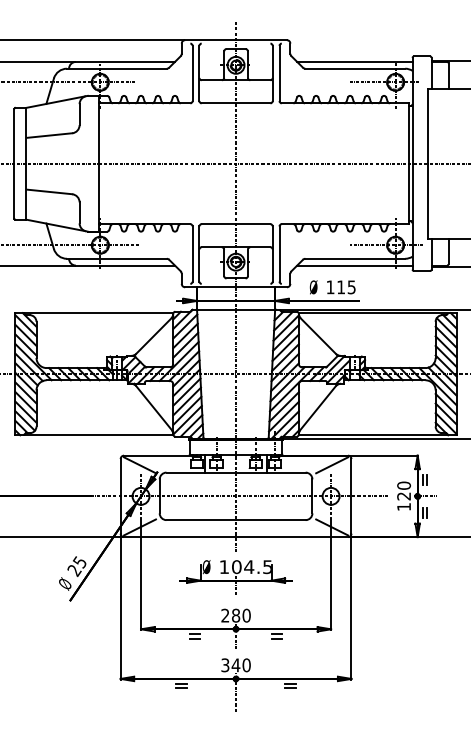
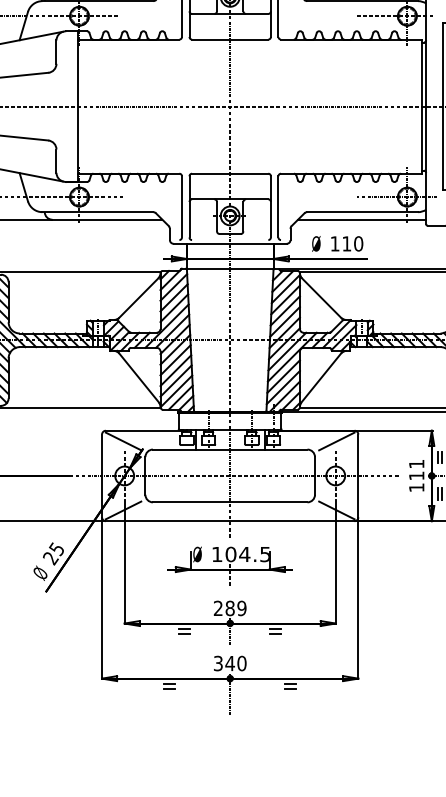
text: (351, 287) -> (358, 244), 115 -> 110
text: (404, 490) -> (417, 469), 120 -> 111
text: (246, 615) -> (241, 608), 280 -> 289

